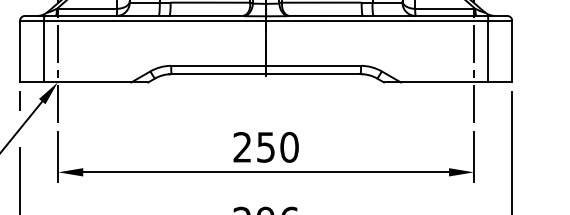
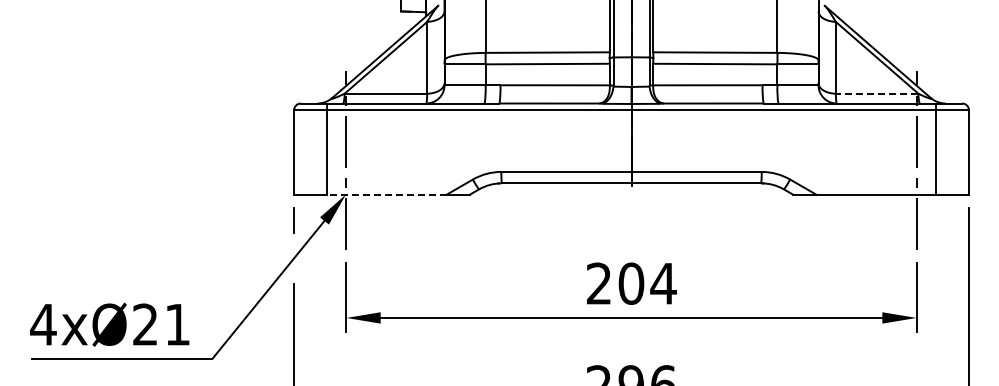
line: (444, 8) -> (876, 93), solid -> dashed
line: (87, 82) -> (386, 194), solid -> dashed
text: (277, 147) -> (647, 283), 250 -> 204

